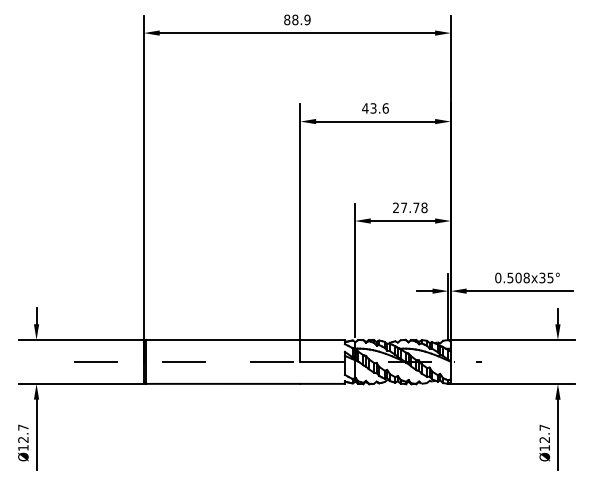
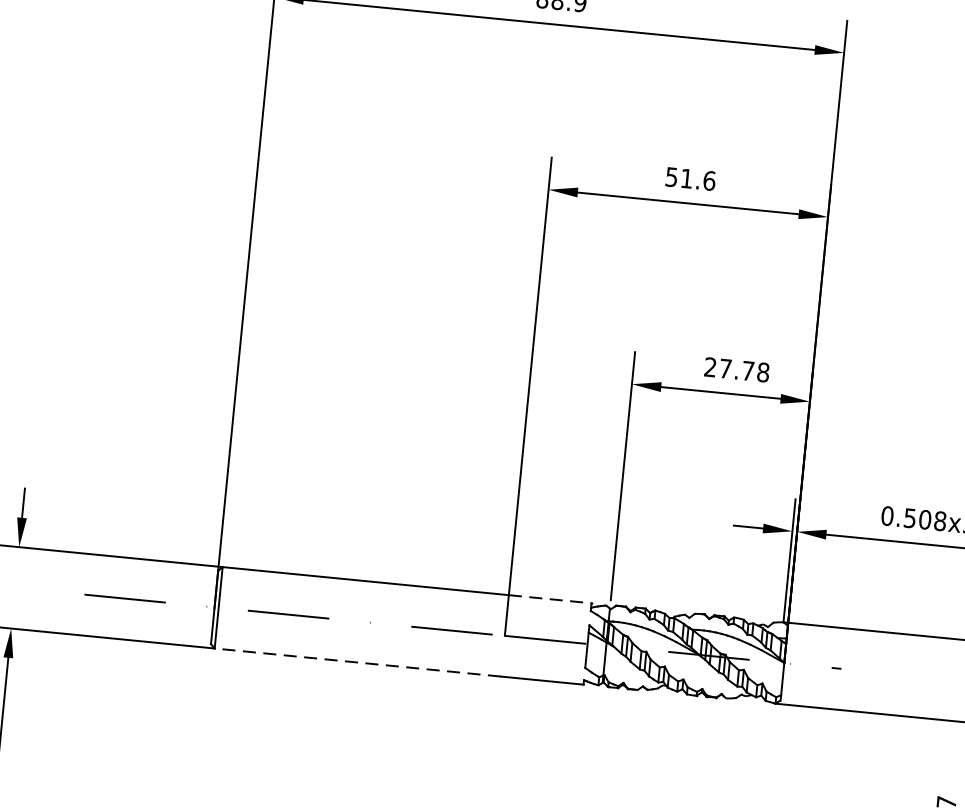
text: (369, 108) -> (679, 178), 43.6 -> 51.6
line: (323, 340) -> (551, 600), solid -> dashed
line: (222, 383) -> (356, 661), solid -> dashed

